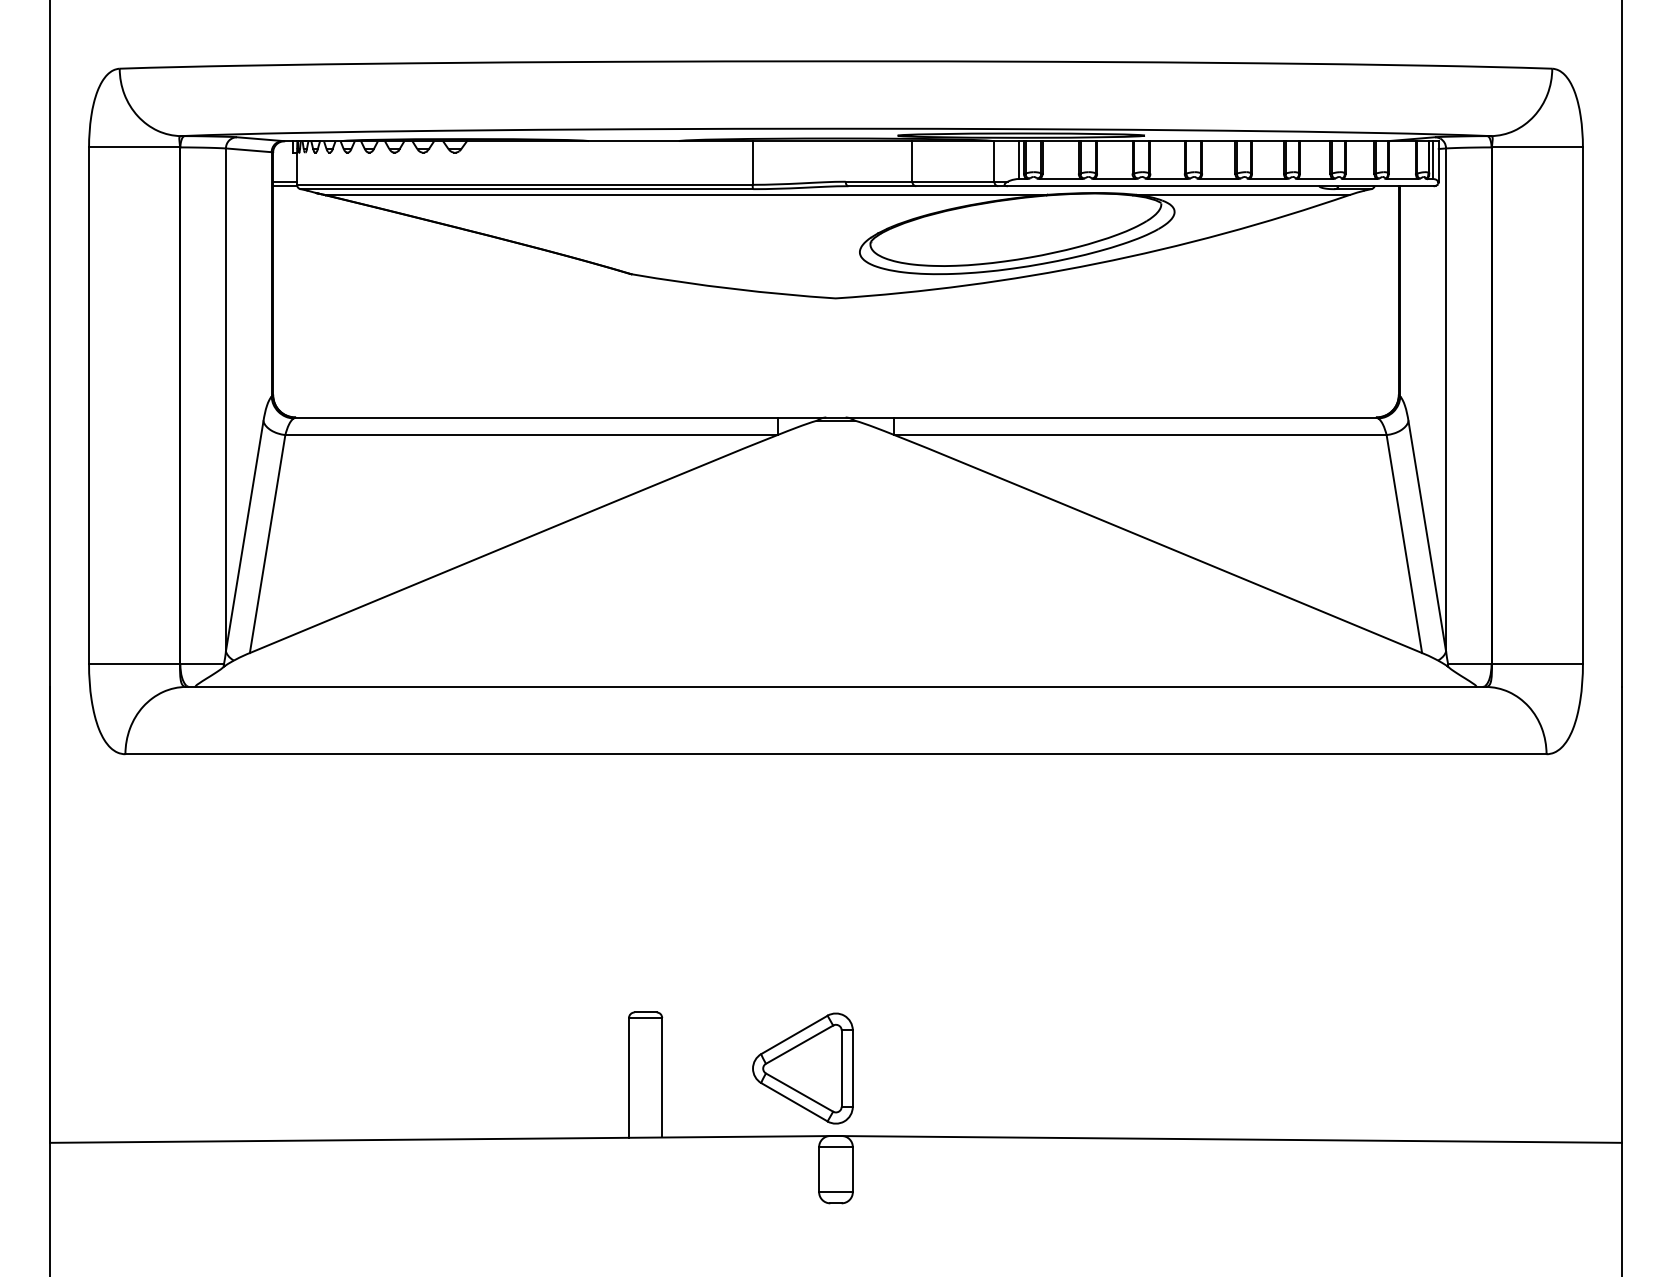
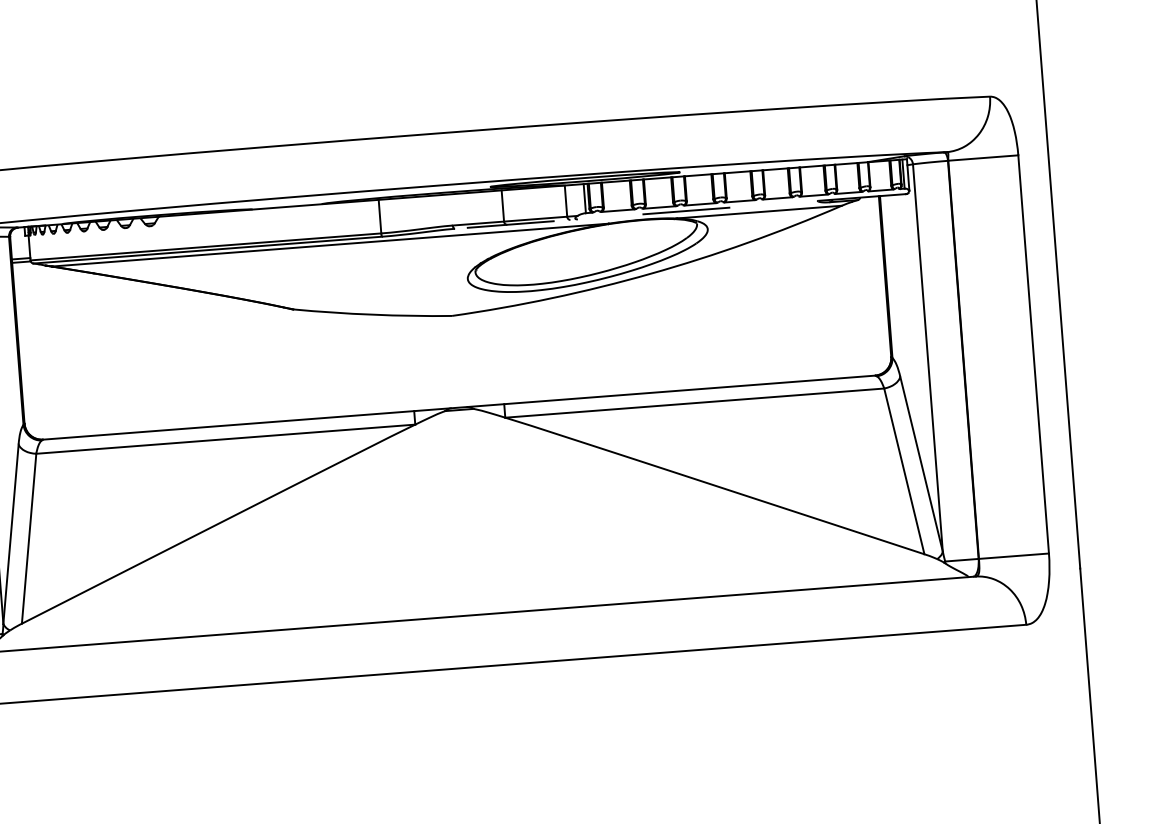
line: (1141, 186) -> (680, 211), solid -> dashed

